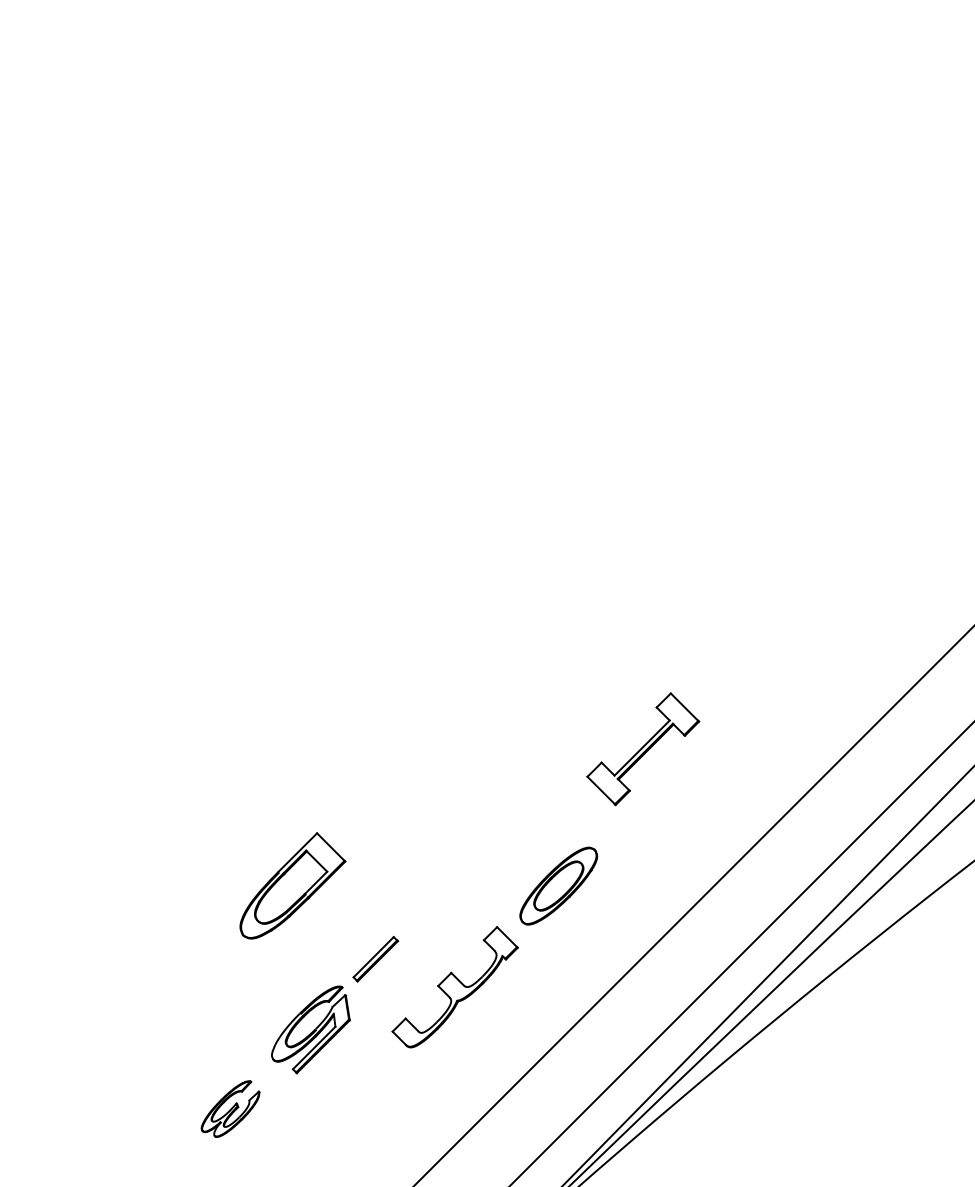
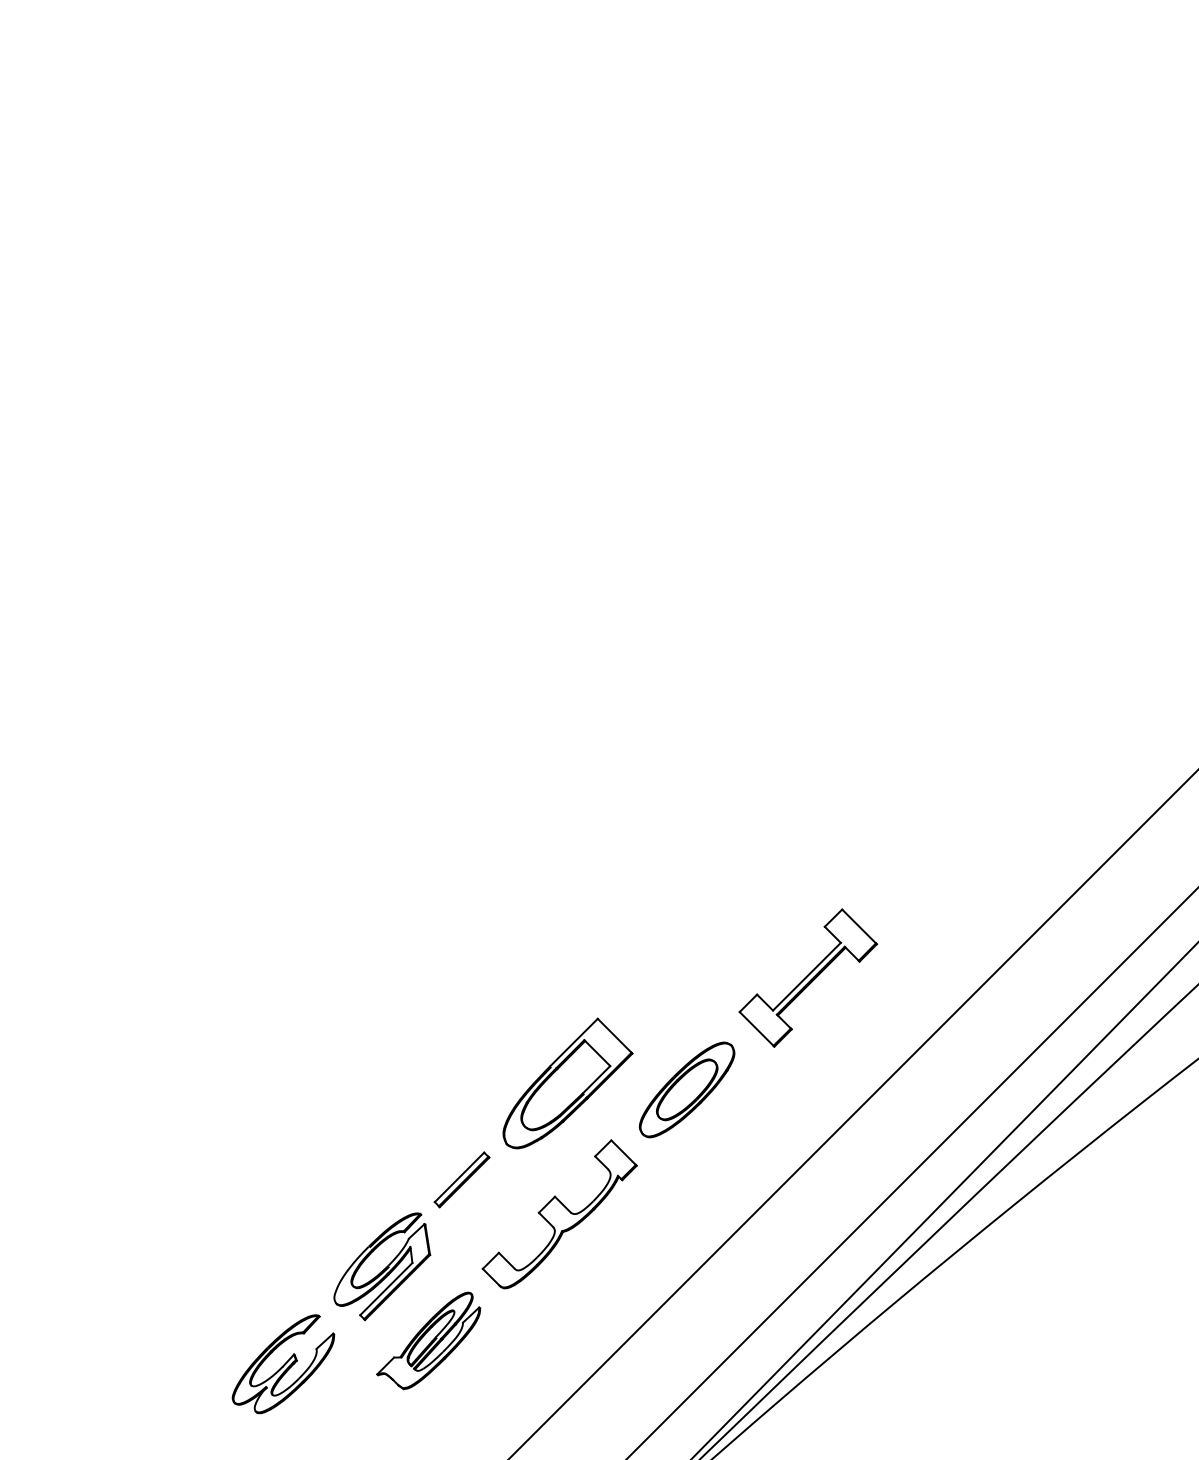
part: (643, 749) -> (808, 978), moved
part: (292, 885) -> (567, 1083), moved
part: (348, 1090) -> (428, 1341), added
part: (230, 1108) -> (283, 1363), size x1.43

